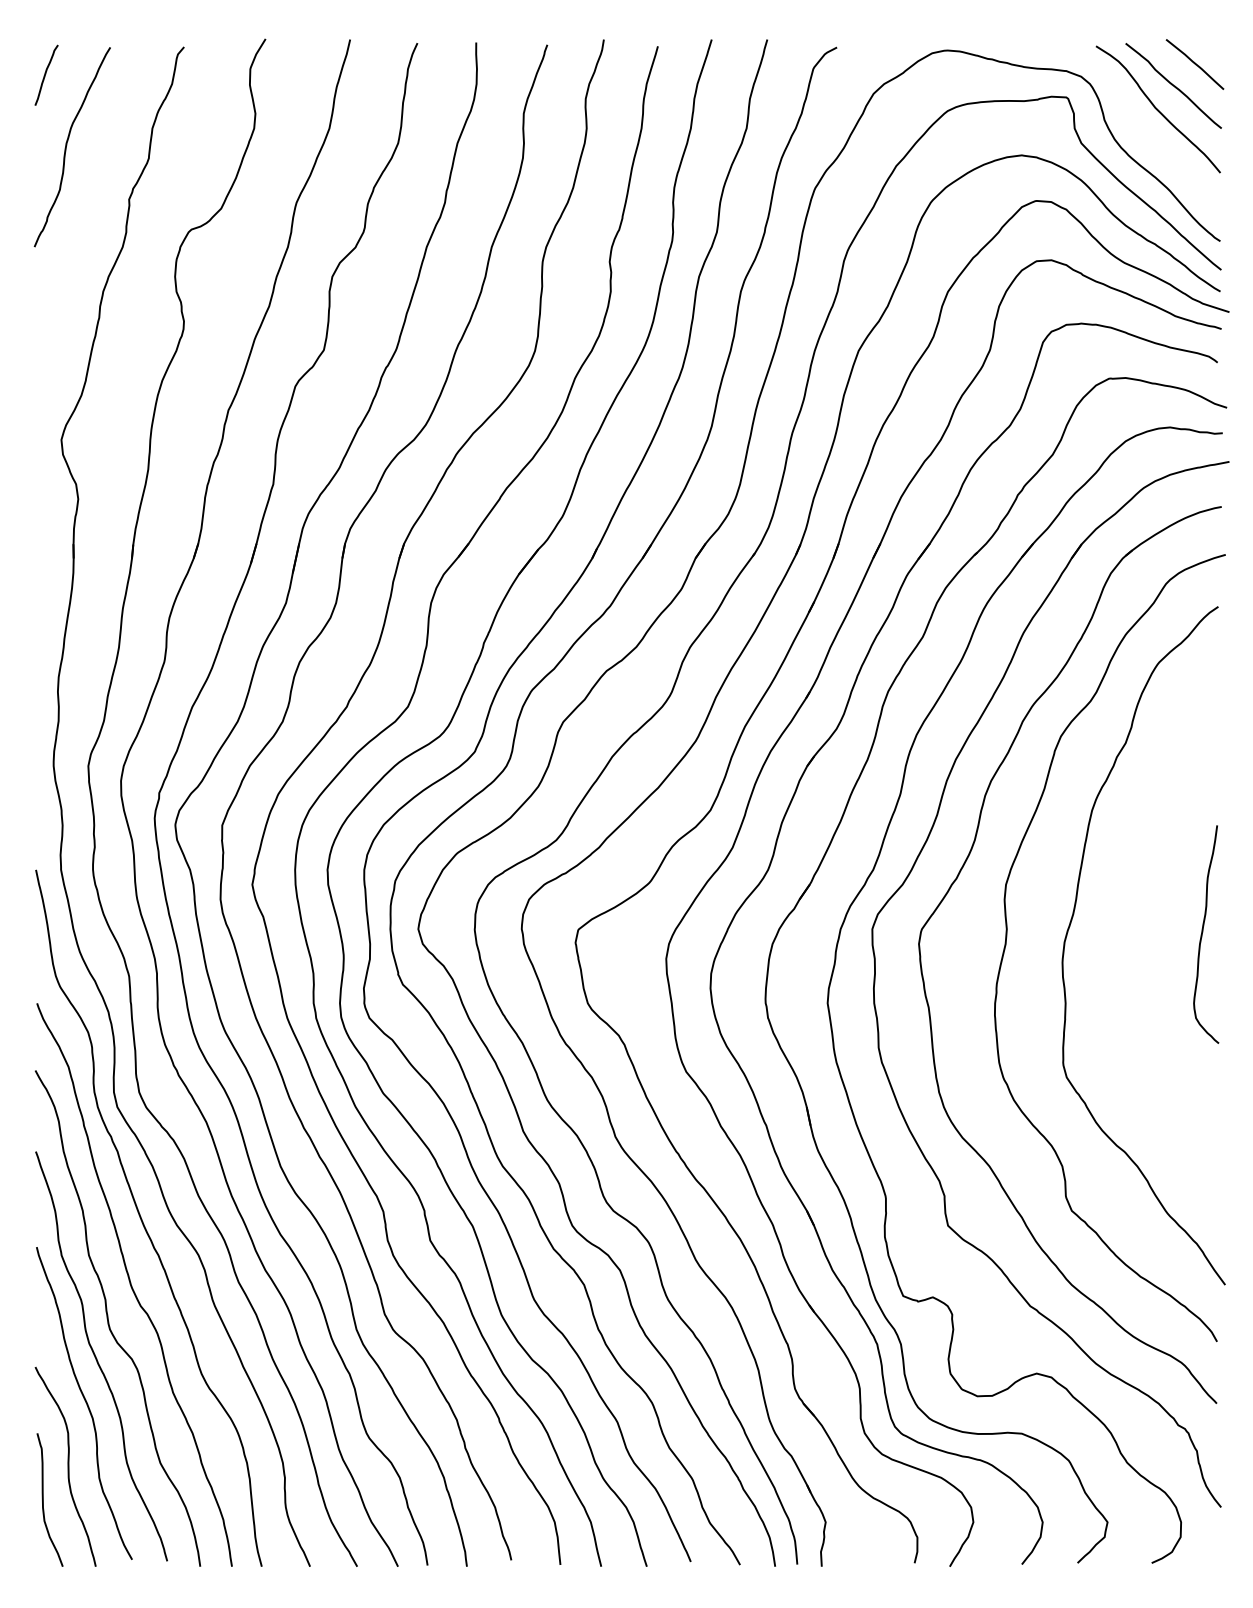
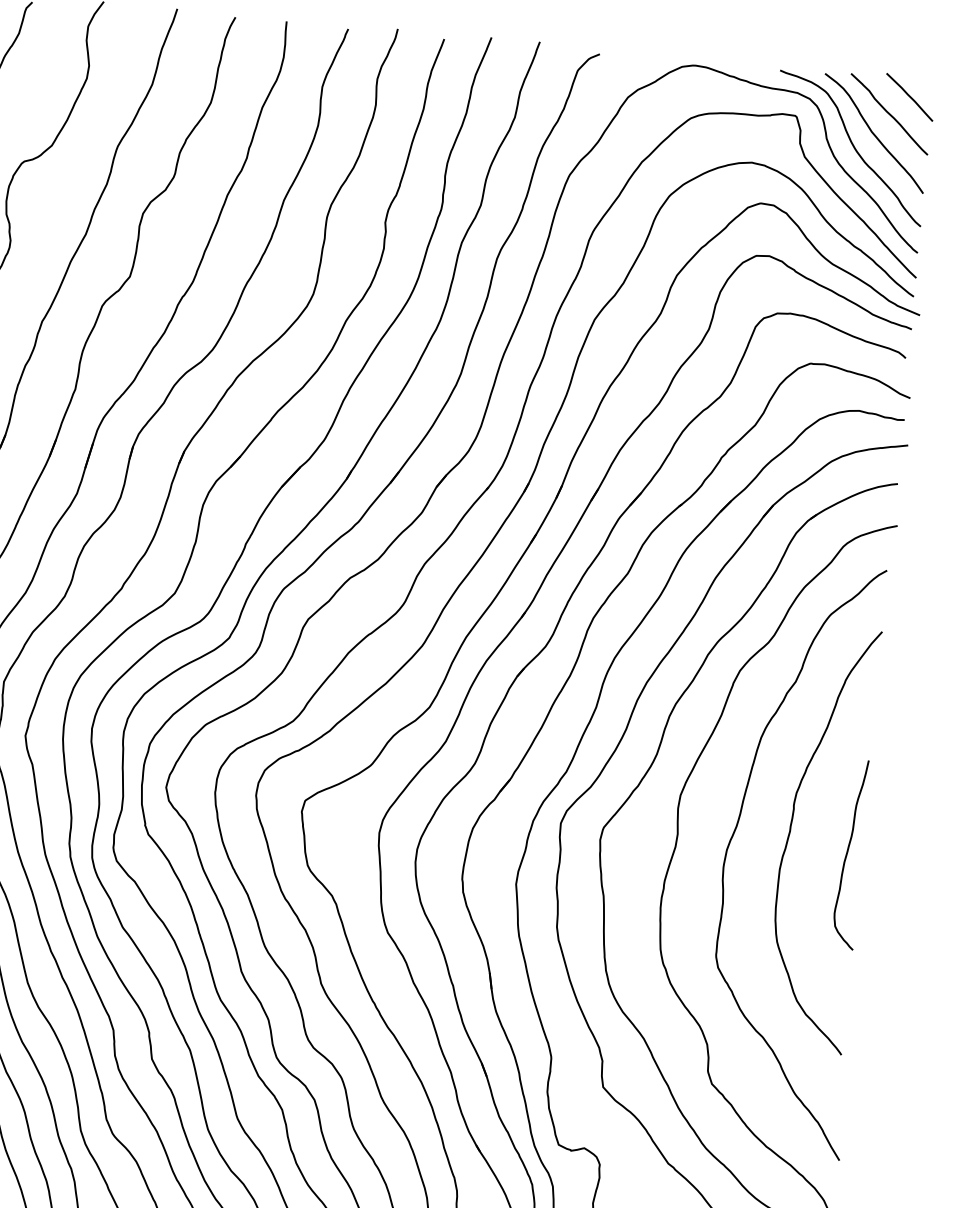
curve: (1135, 127) -> (852, 147), added
curve: (1135, 917) -> (790, 834), added

